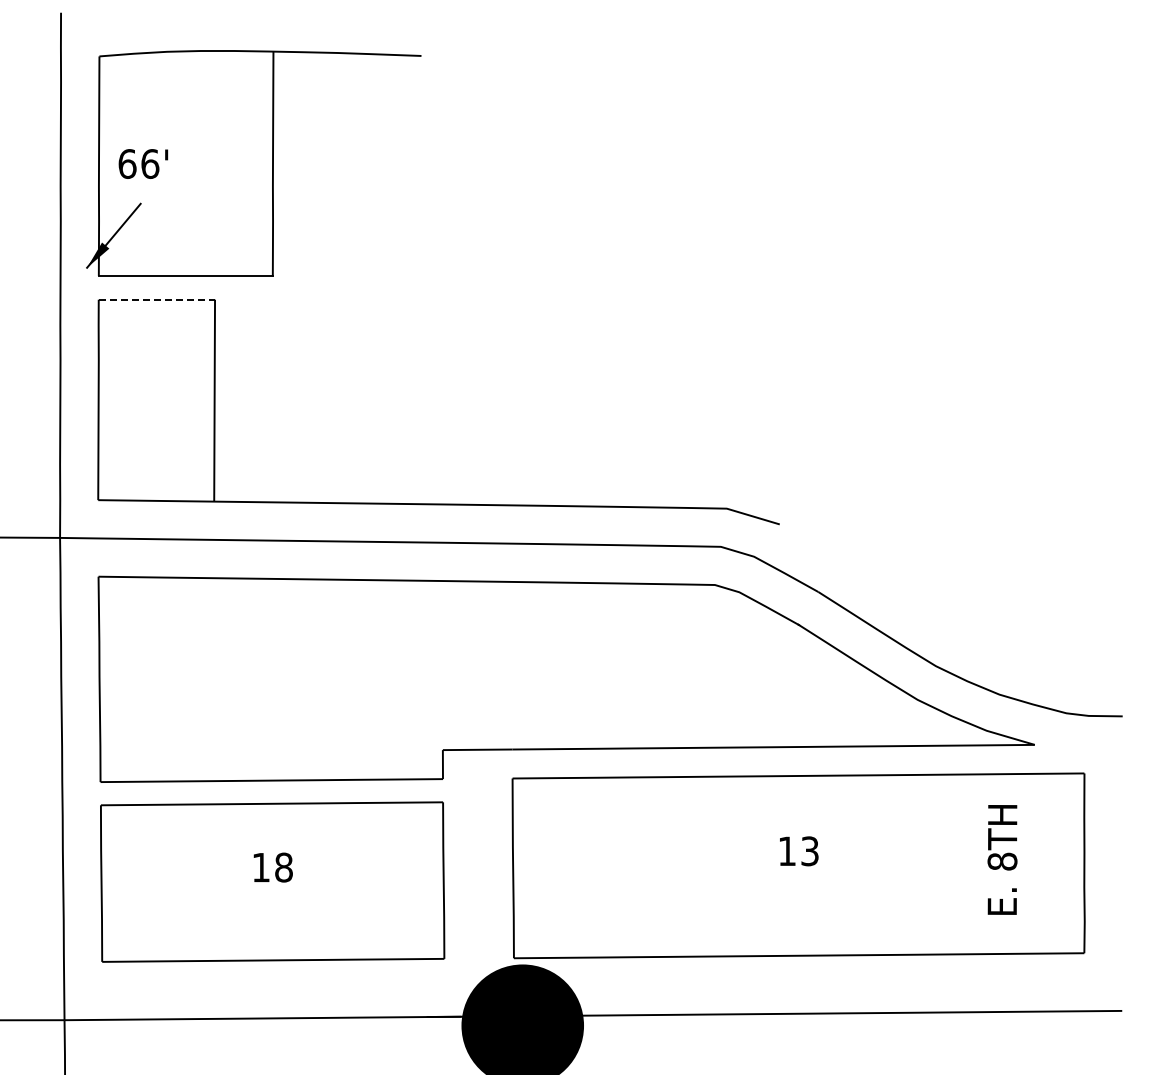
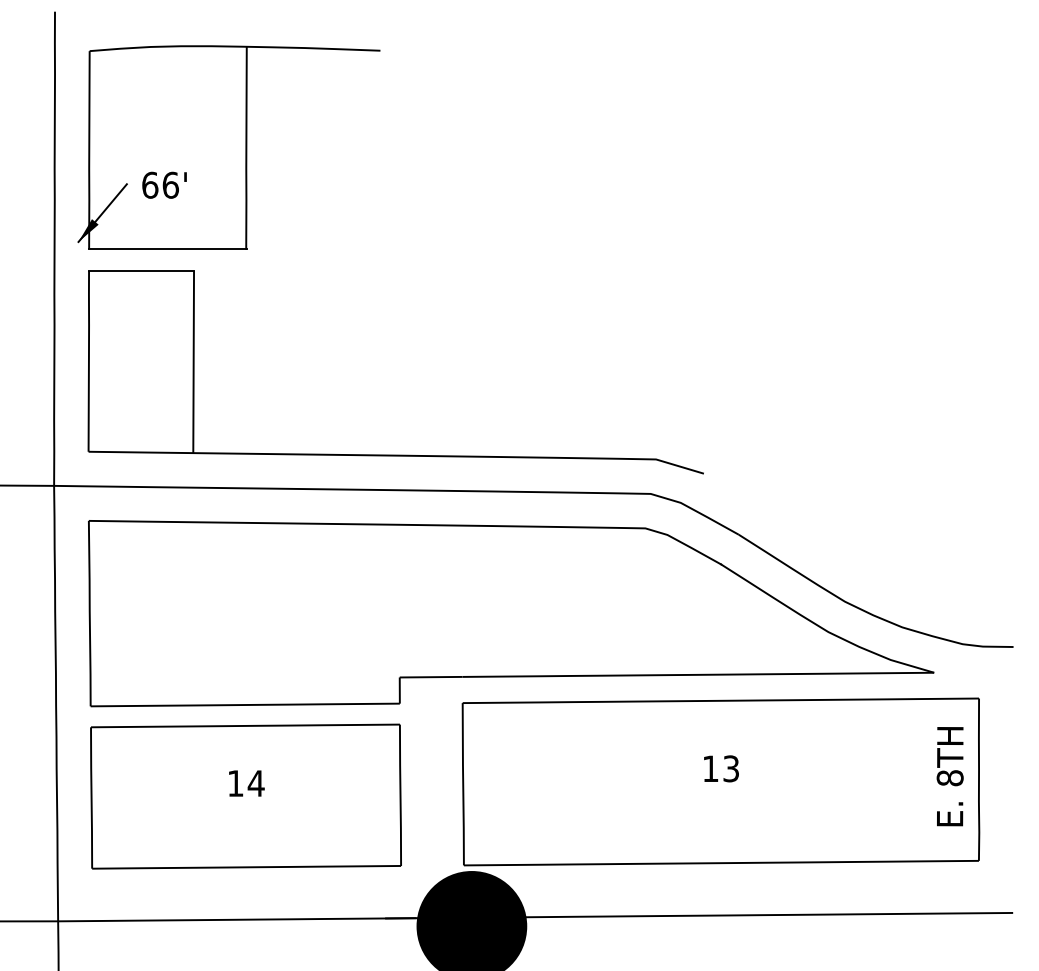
text: (143, 163) -> (164, 184), moved
line: (157, 299) -> (142, 270), dashed -> solid
text: (1002, 859) -> (950, 776), moved
text: (283, 867) -> (255, 783), 18 -> 14

